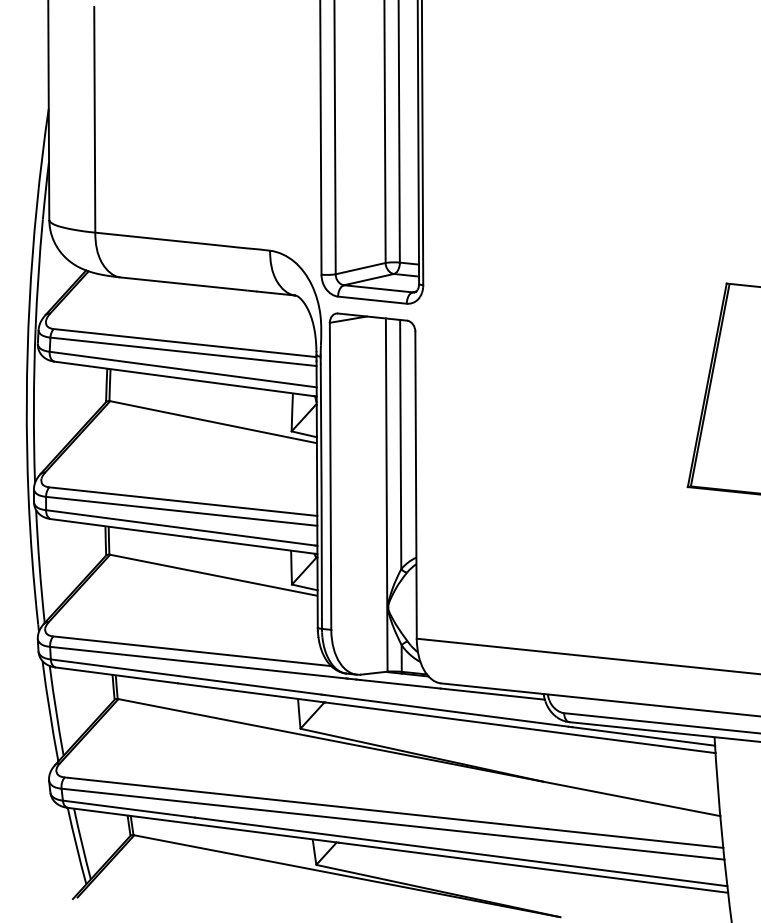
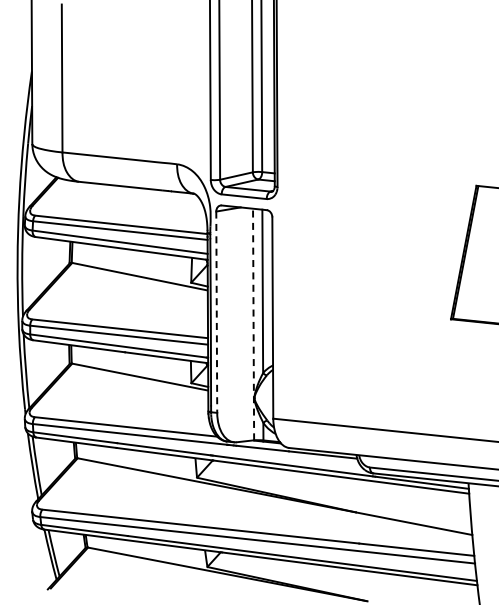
line: (330, 476) -> (216, 312), solid -> dashed
line: (386, 495) -> (253, 324), solid -> dashed

